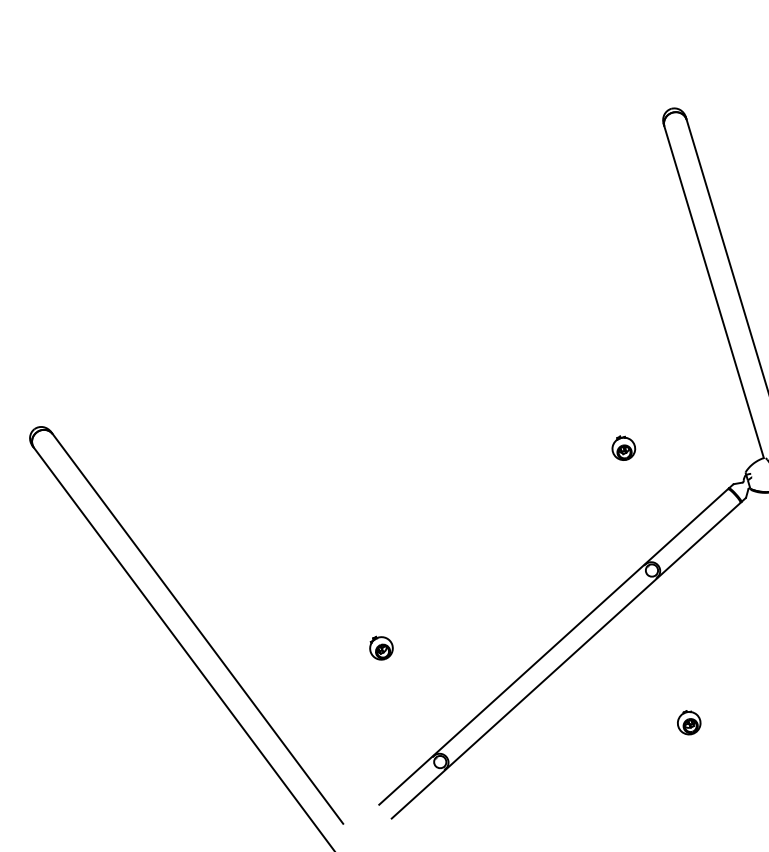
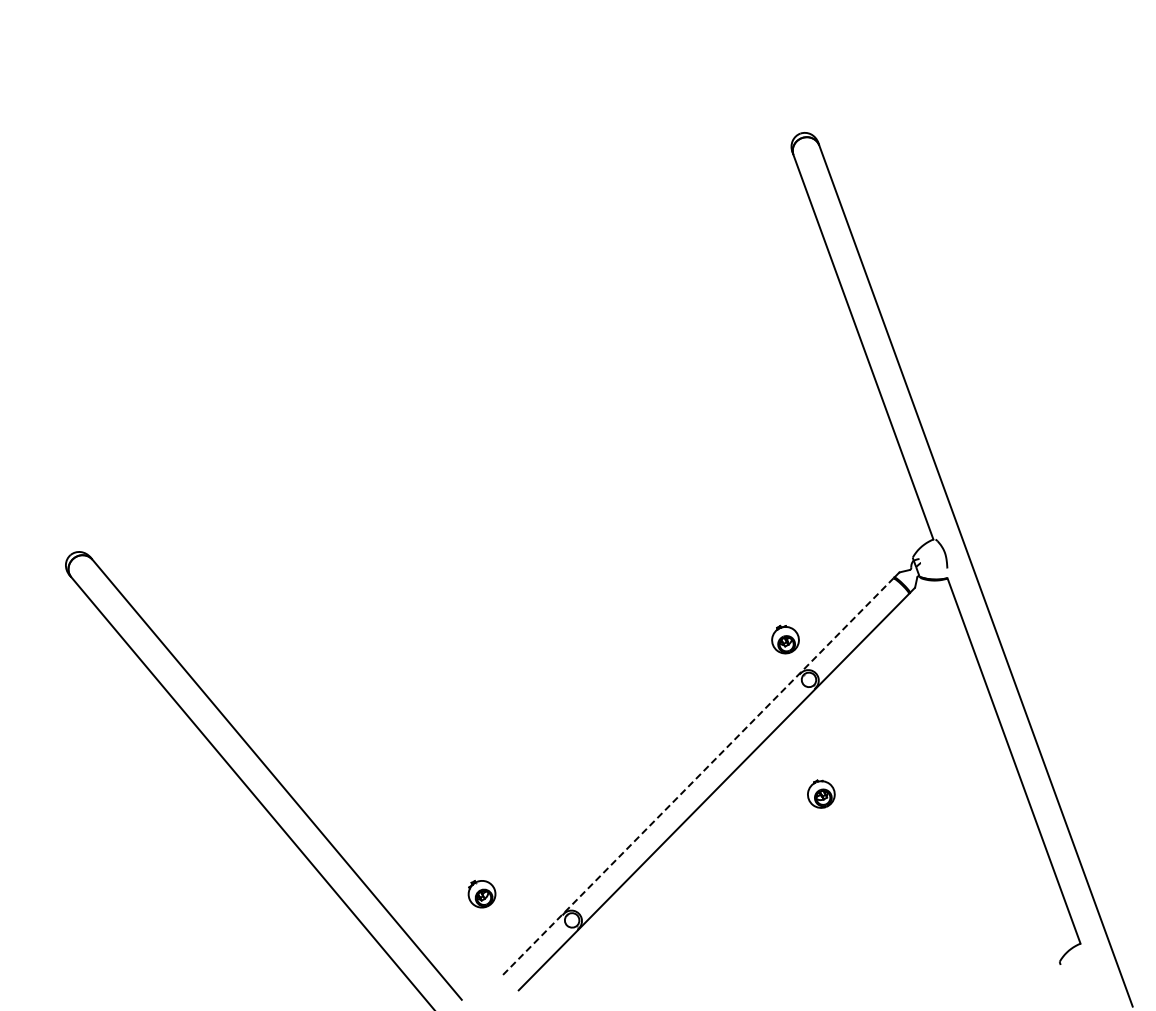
part: (623, 448) -> (785, 639), moved
line: (553, 646) -> (698, 776), solid -> dashed
part: (381, 648) -> (481, 894), moved
part: (689, 722) -> (821, 793), moved

